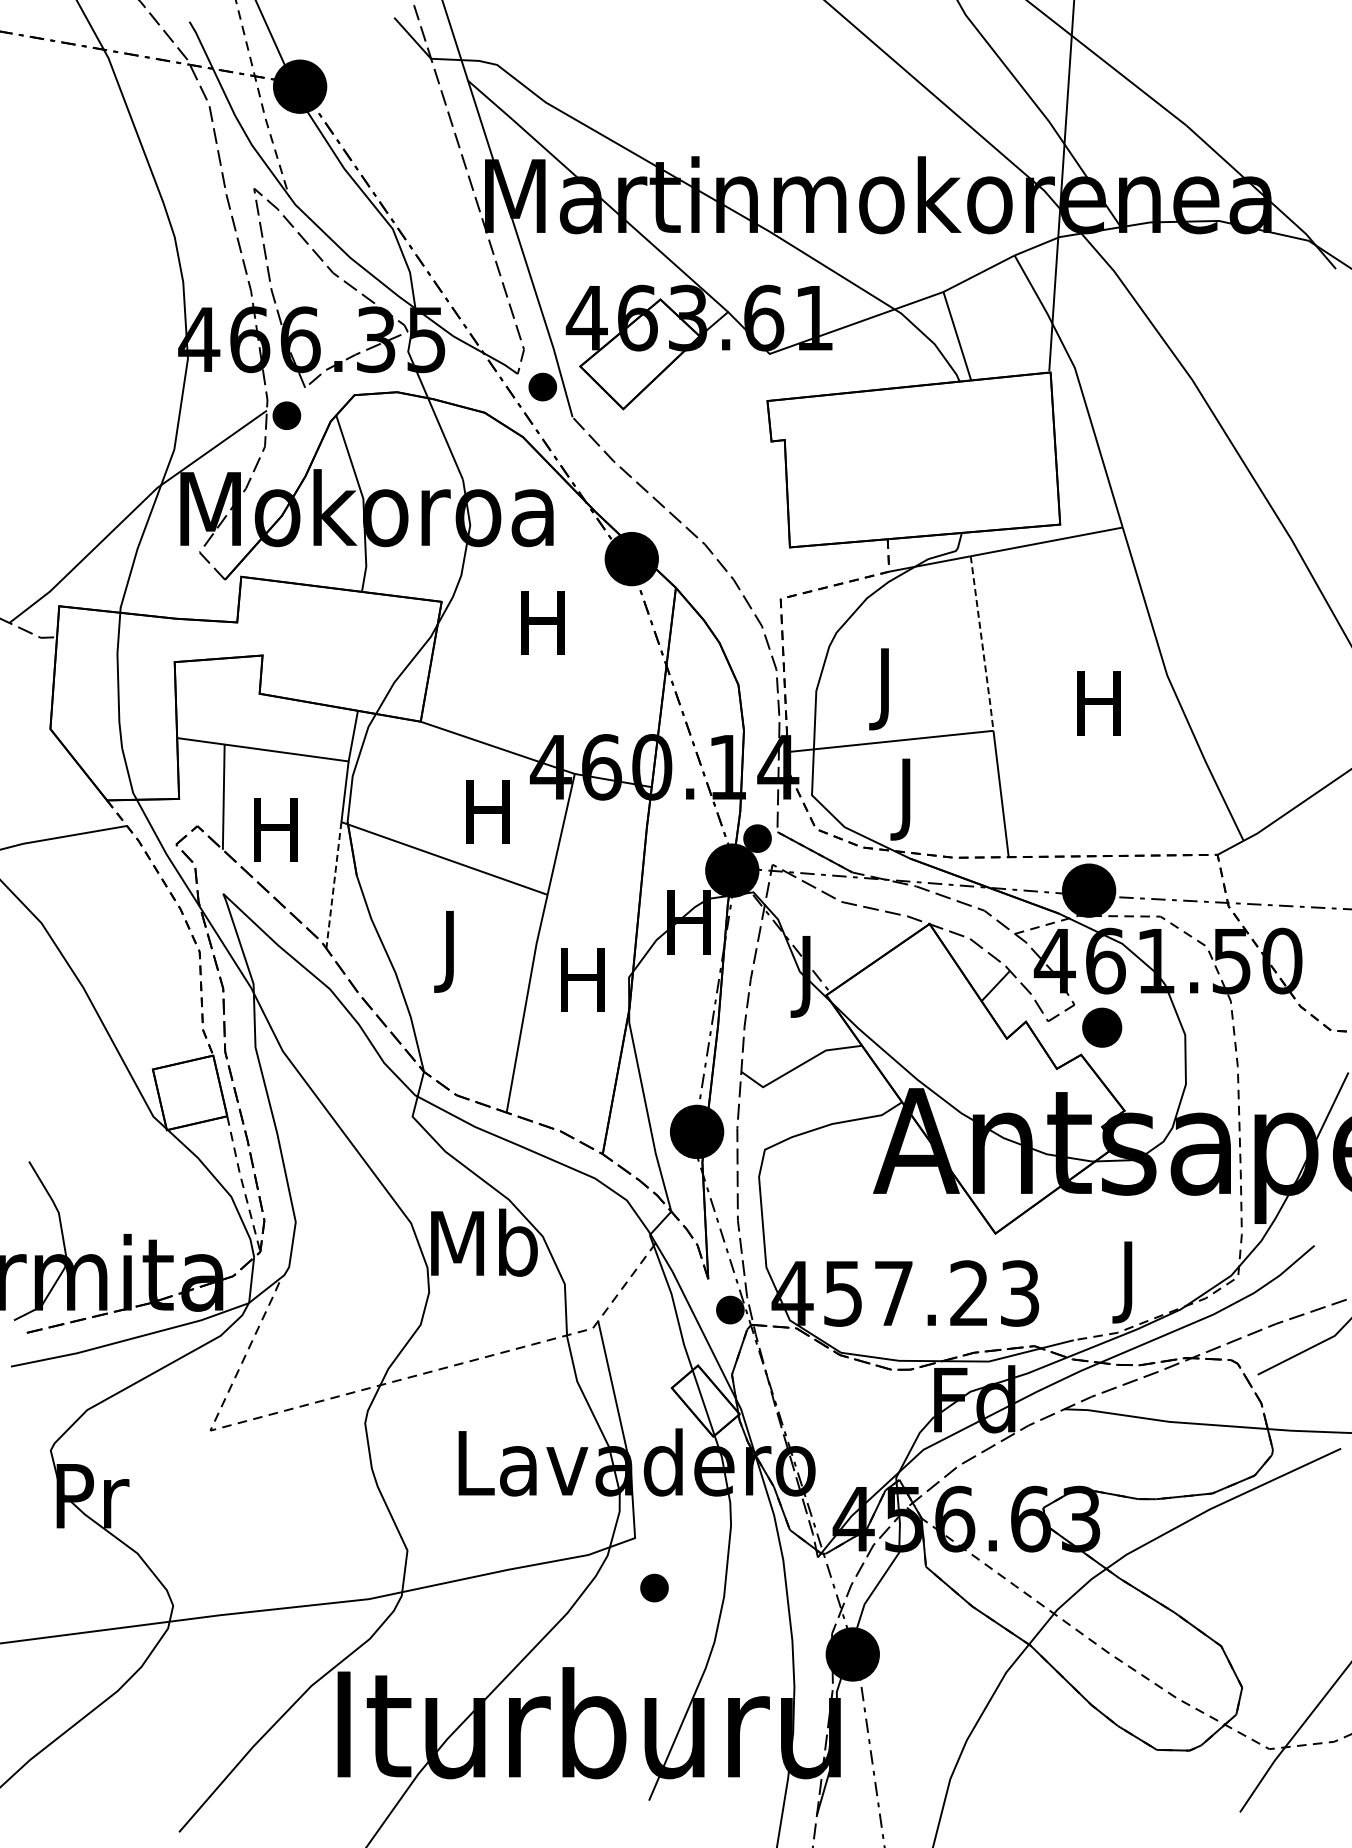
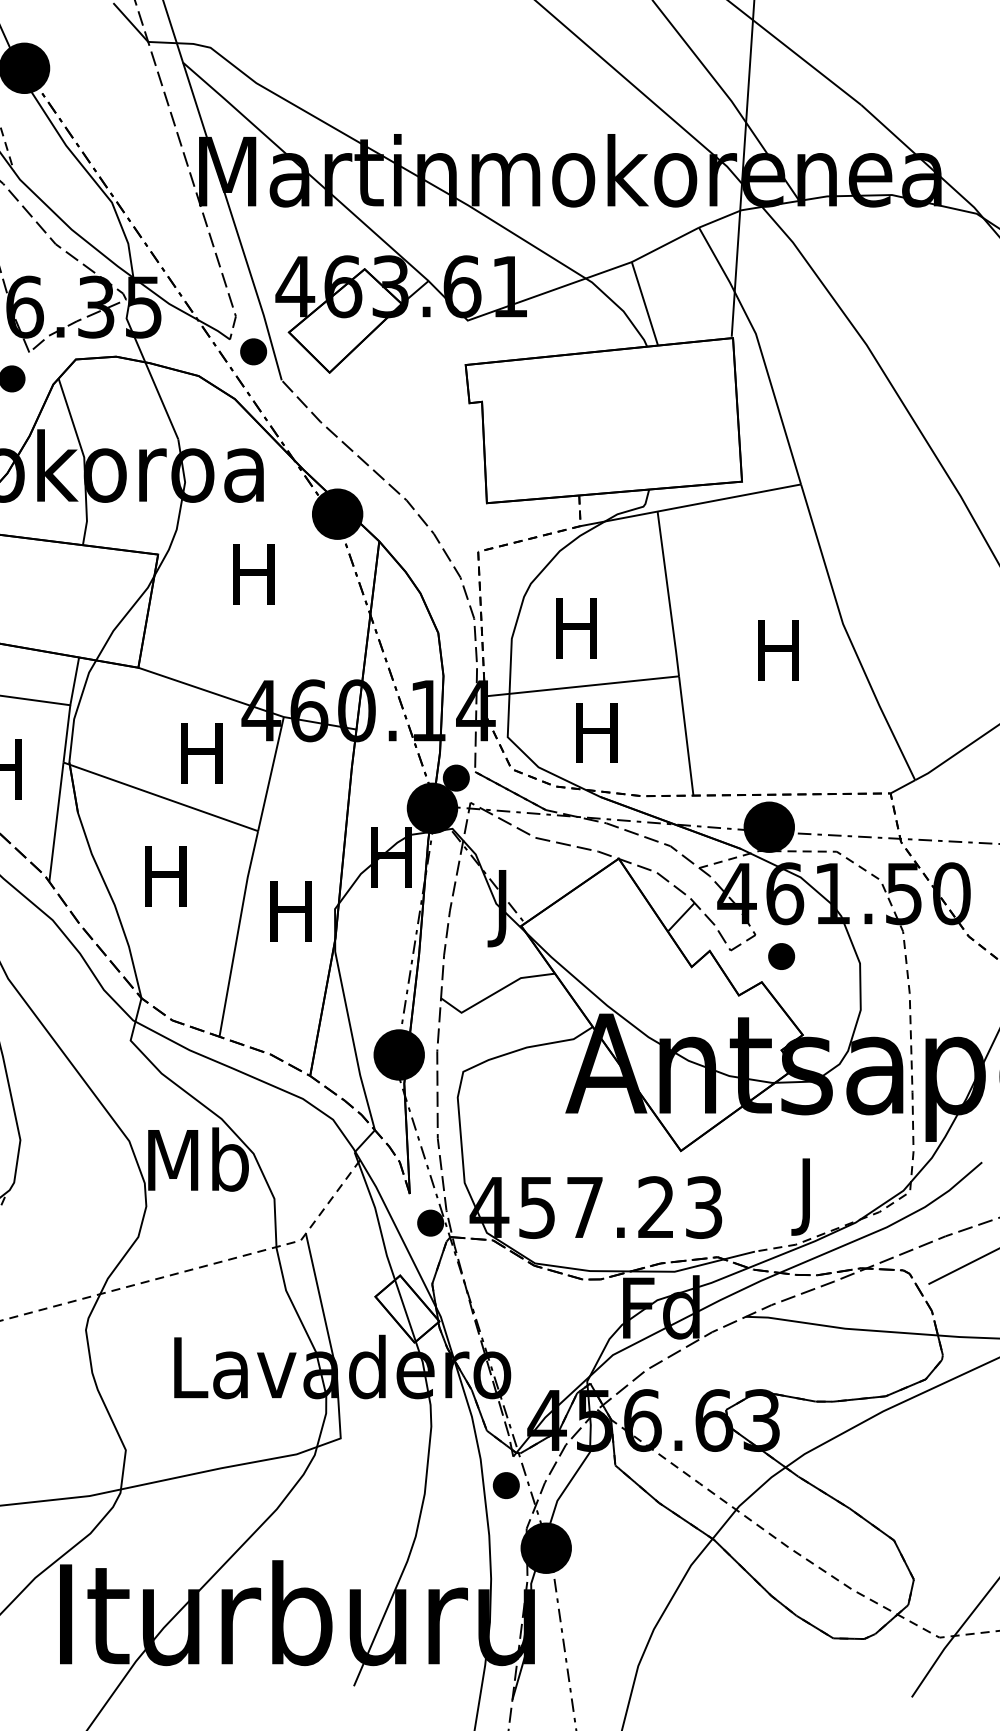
line: (982, 644) -> (668, 594), dashed -> solid
text: (884, 689) -> (576, 637), J -> H
text: (905, 799) -> (596, 741), J -> H
line: (333, 885) -> (56, 822), dashed -> solid
text: (449, 951) -> (165, 884), J -> H
part: (1101, 1027) -> (781, 956), size x0.71
part: (654, 1587) -> (506, 1485), moved

